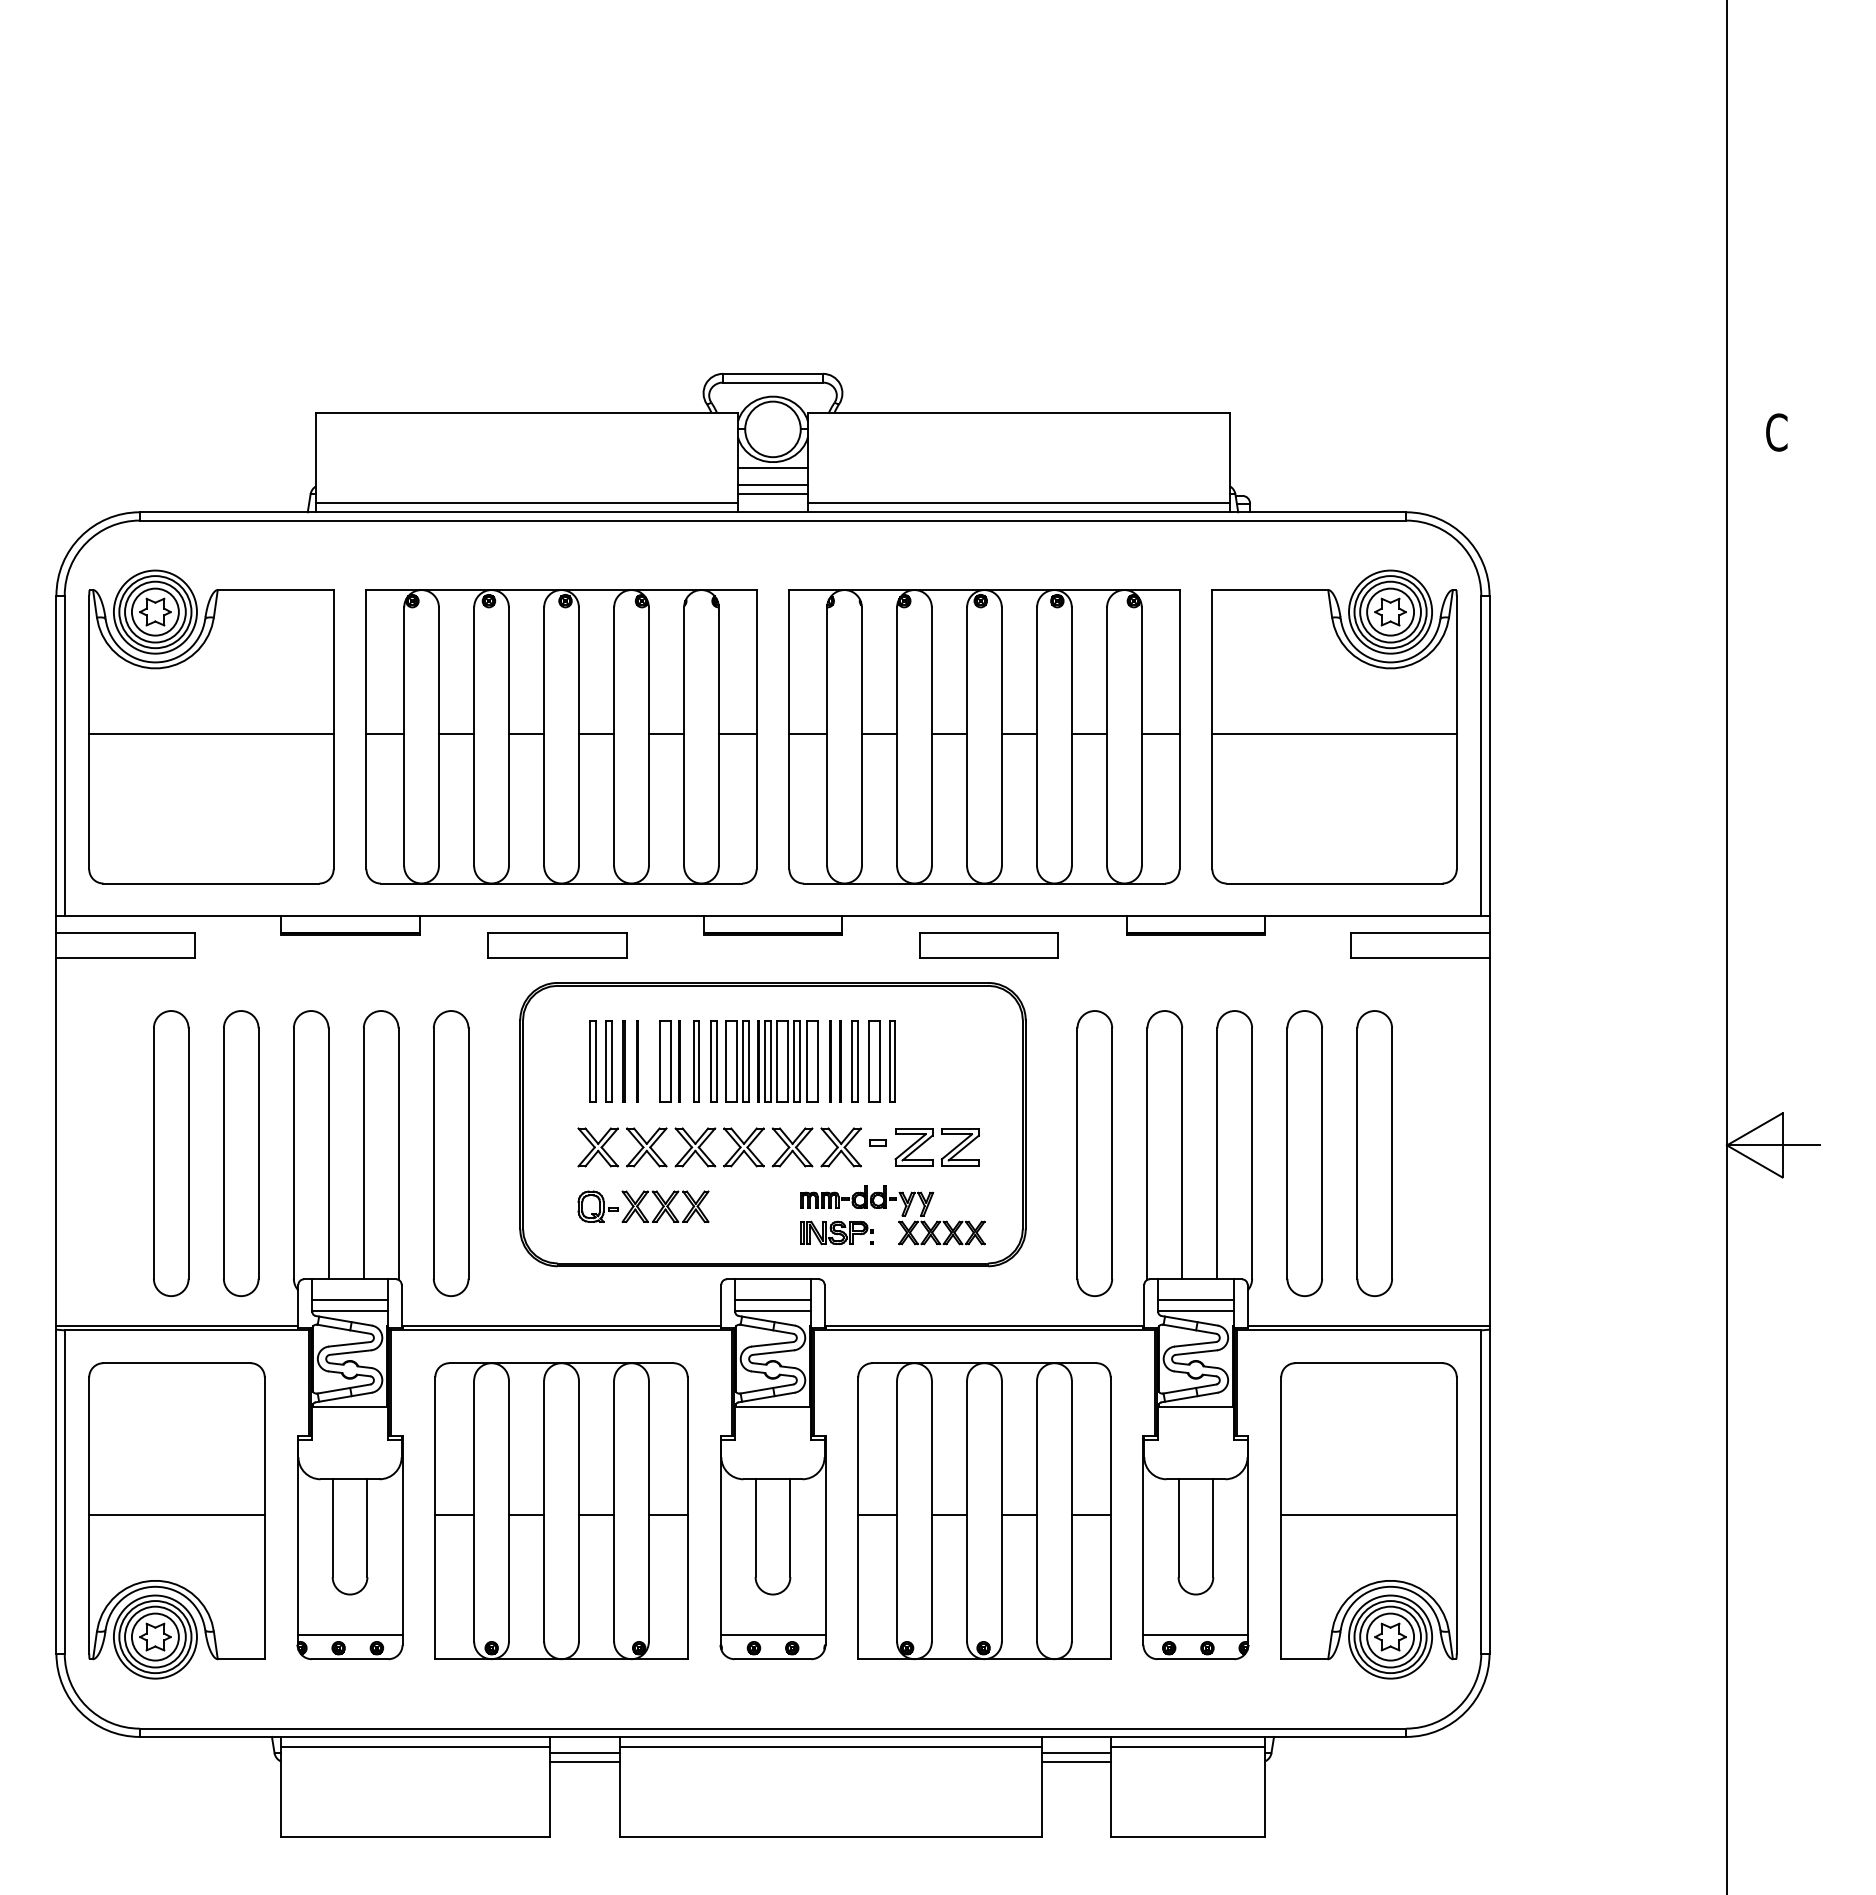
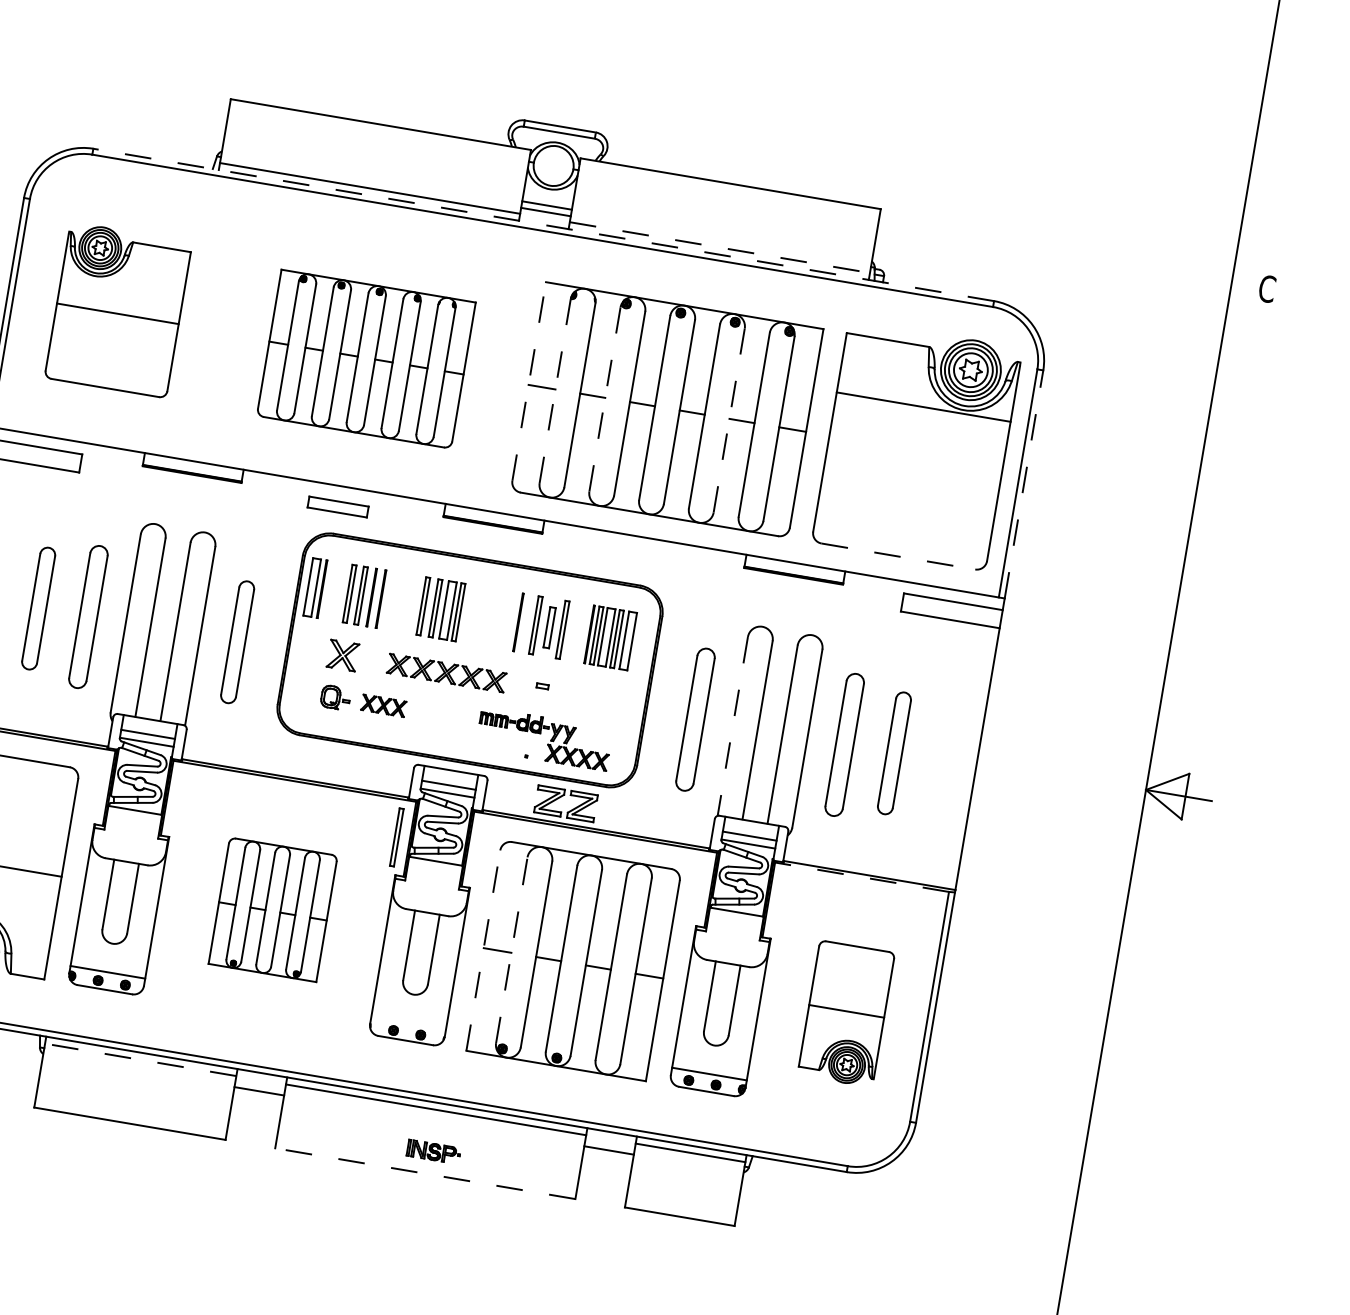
line: (773, 468) -> (549, 193), removed
line: (1019, 502) -> (720, 247), solid -> dashed
line: (772, 512) -> (543, 225), solid -> dashed
part: (211, 726) -> (118, 309), size x0.7
line: (789, 729) -> (529, 381), solid -> dashed
line: (1334, 734) -> (923, 407), moved
part: (561, 736) -> (366, 358), size x0.7
line: (827, 736) -> (555, 390), solid -> dashed
line: (897, 736) -> (605, 399), solid -> dashed
line: (1071, 736) -> (729, 420), solid -> dashed
line: (1489, 755) -> (1024, 484), solid -> dashed
line: (1334, 883) -> (898, 556), solid -> dashed
part: (557, 945) -> (338, 507), size x0.6
part: (988, 945) -> (644, 558), removed
part: (669, 1061) -> (315, 588), moved
part: (787, 1061) -> (610, 637), moved
line: (840, 1061) -> (525, 623), removed
part: (874, 1061) -> (549, 627), size x0.7
part: (929, 1139) -> (561, 797), moved
part: (743, 1147) -> (446, 673), size x0.7
part: (171, 1153) -> (38, 608), size x0.6
part: (241, 1153) -> (88, 617), size x0.7
part: (450, 1153) -> (237, 642), size x0.6
part: (1094, 1153) -> (695, 719), size x0.7
part: (1304, 1153) -> (844, 744), size x0.7
part: (1374, 1153) -> (894, 753), size x0.6
line: (1147, 1154) -> (732, 726), solid -> dashed
part: (665, 1206) -> (383, 705), size x0.7
part: (836, 1232) -> (433, 1151), moved
line: (1358, 1330) -> (861, 877), solid -> dashed
part: (713, 1383) -> (396, 837), added
part: (561, 1510) -> (273, 909), size x0.6
line: (897, 1511) -> (512, 950), solid -> dashed
line: (858, 1518) -> (483, 950), solid -> dashed
part: (1368, 1520) -> (845, 1013), size x0.6
line: (772, 1634) -> (408, 1022), removed
line: (414, 1746) -> (140, 1059), solid -> dashed
line: (584, 1753) -> (260, 1085), removed
line: (1076, 1753) -> (610, 1144), removed
line: (830, 1836) -> (425, 1173), solid -> dashed

